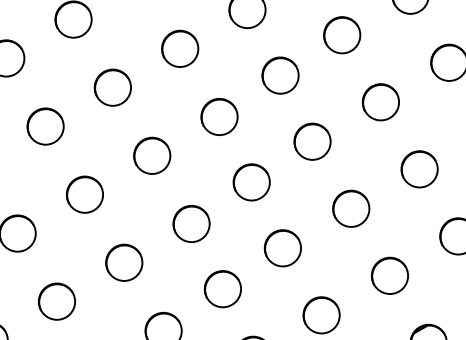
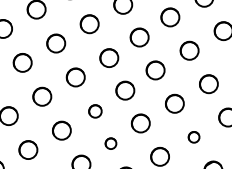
circle: (191, 224) -> (95, 111), size x0.7
circle: (388, 276) -> (193, 137), size x0.6
circle: (221, 288) -> (110, 143), size x0.6

